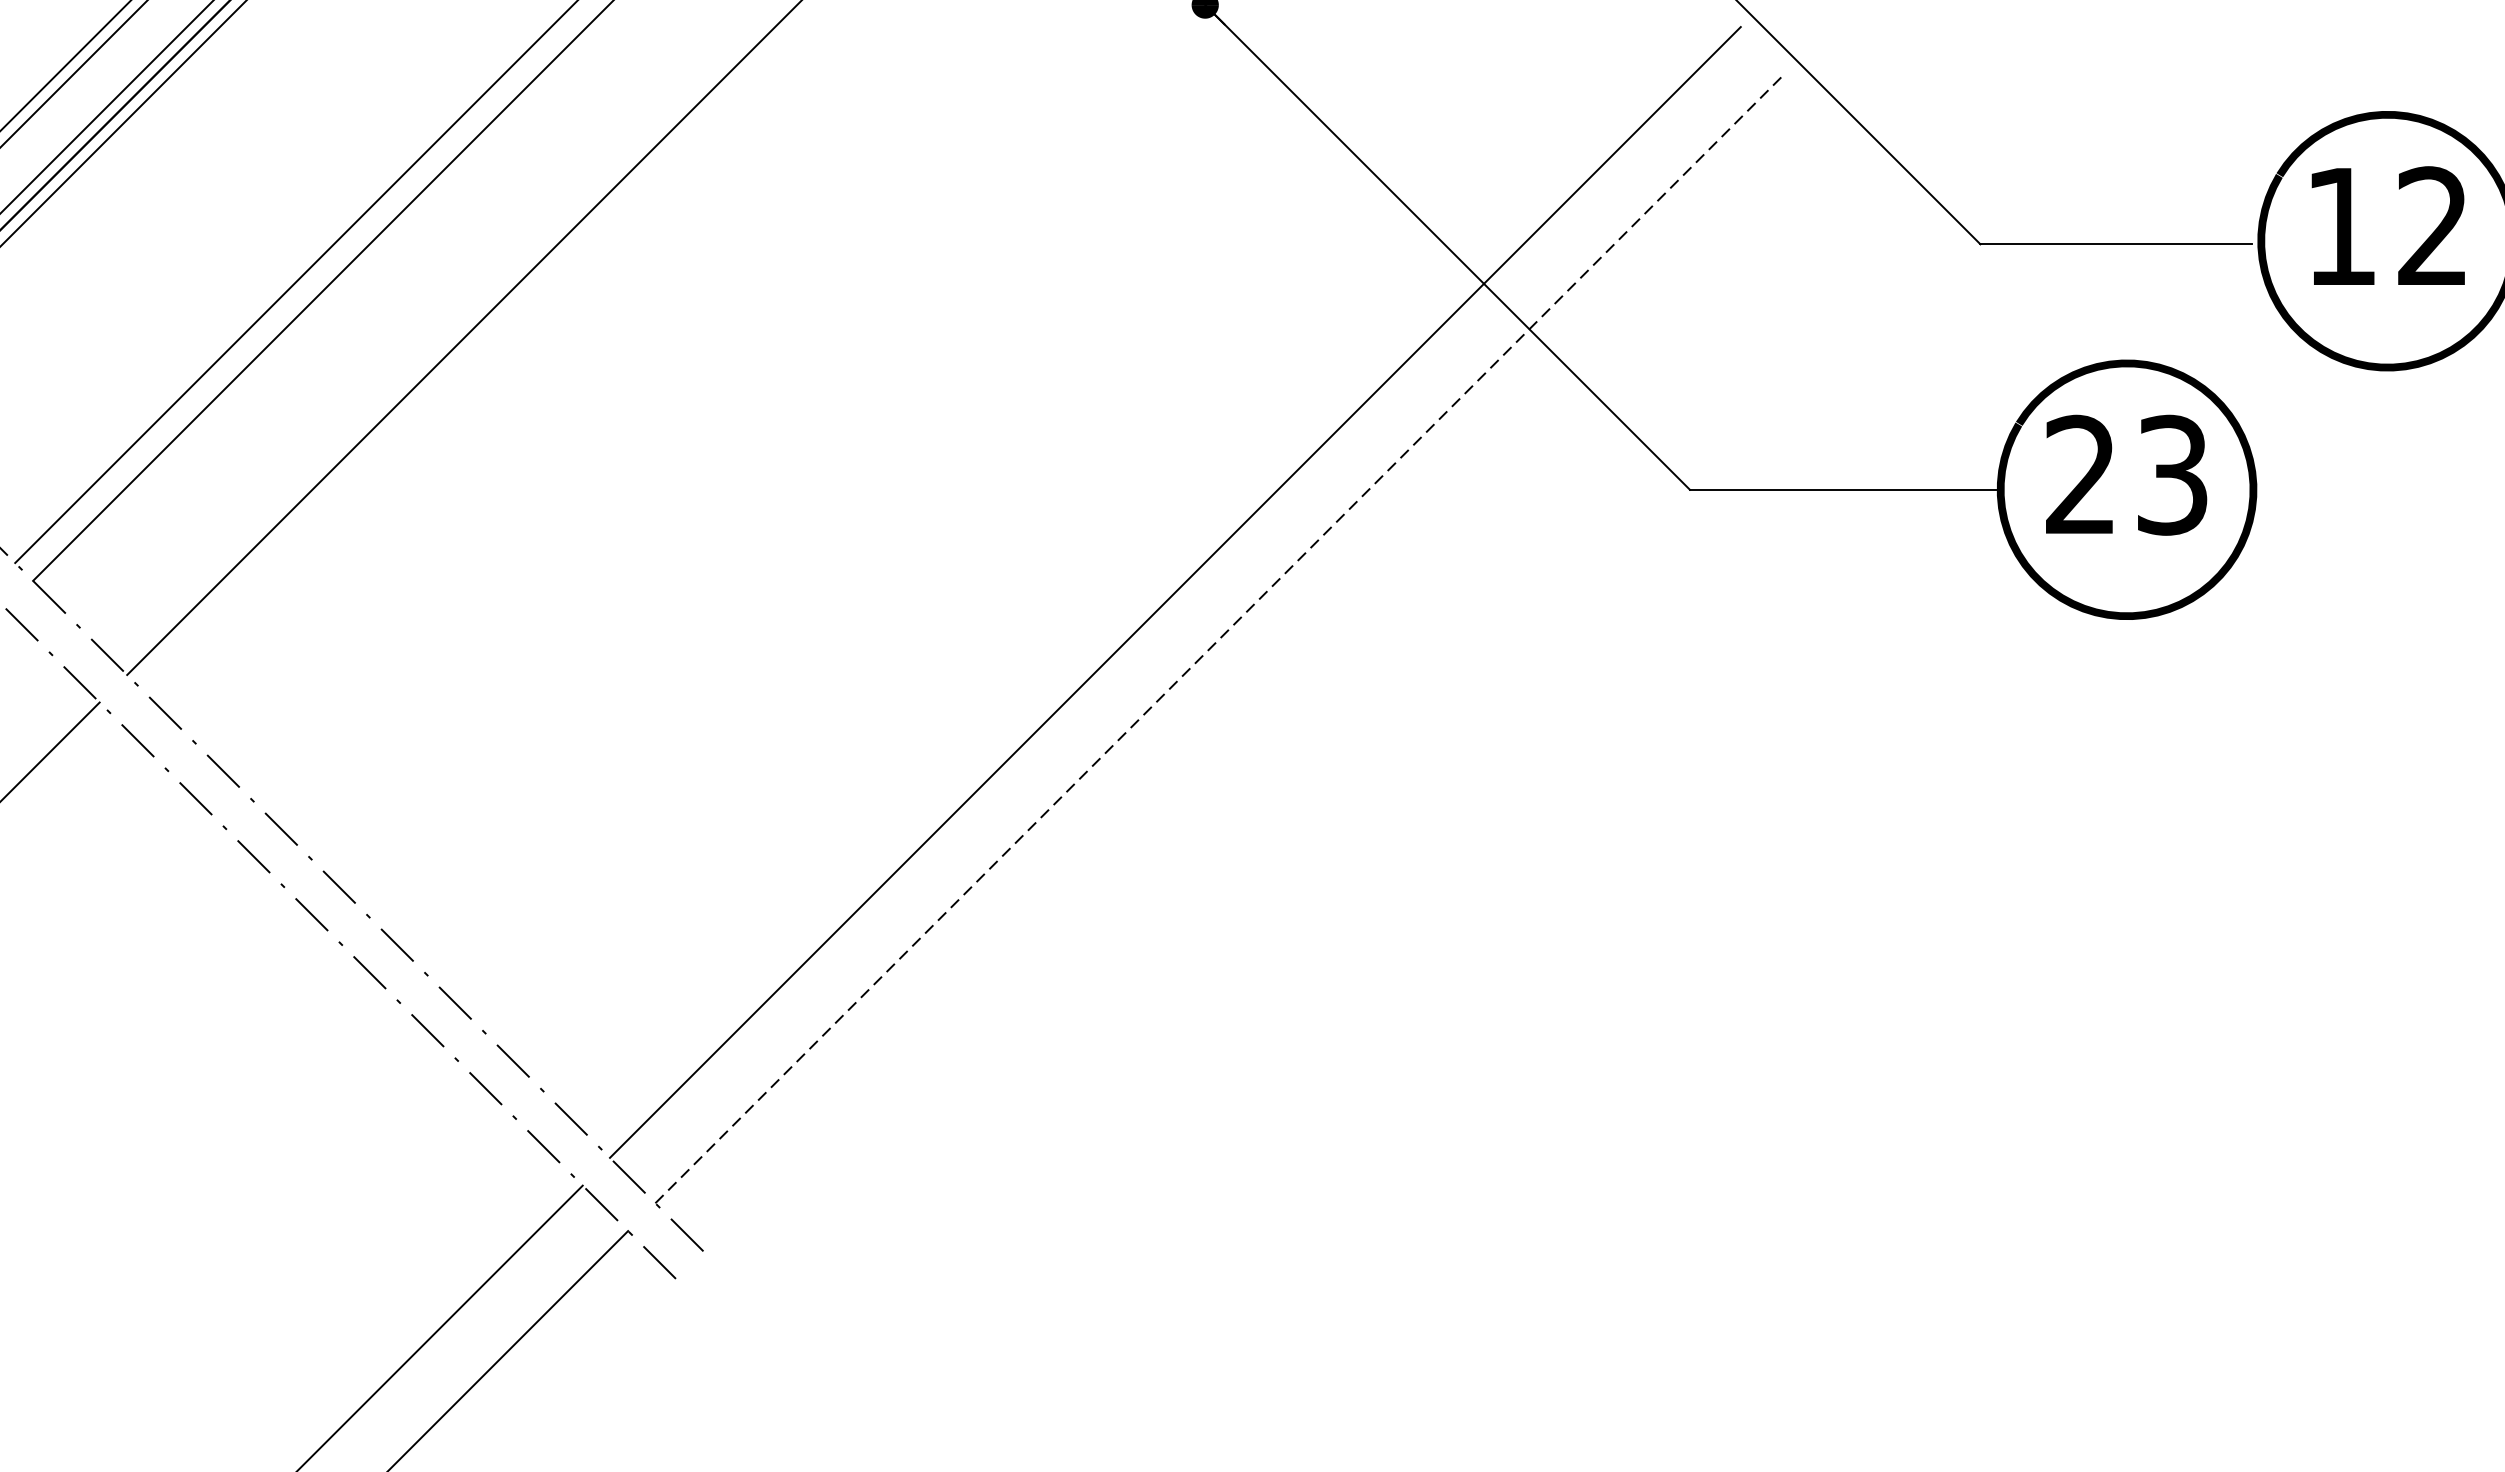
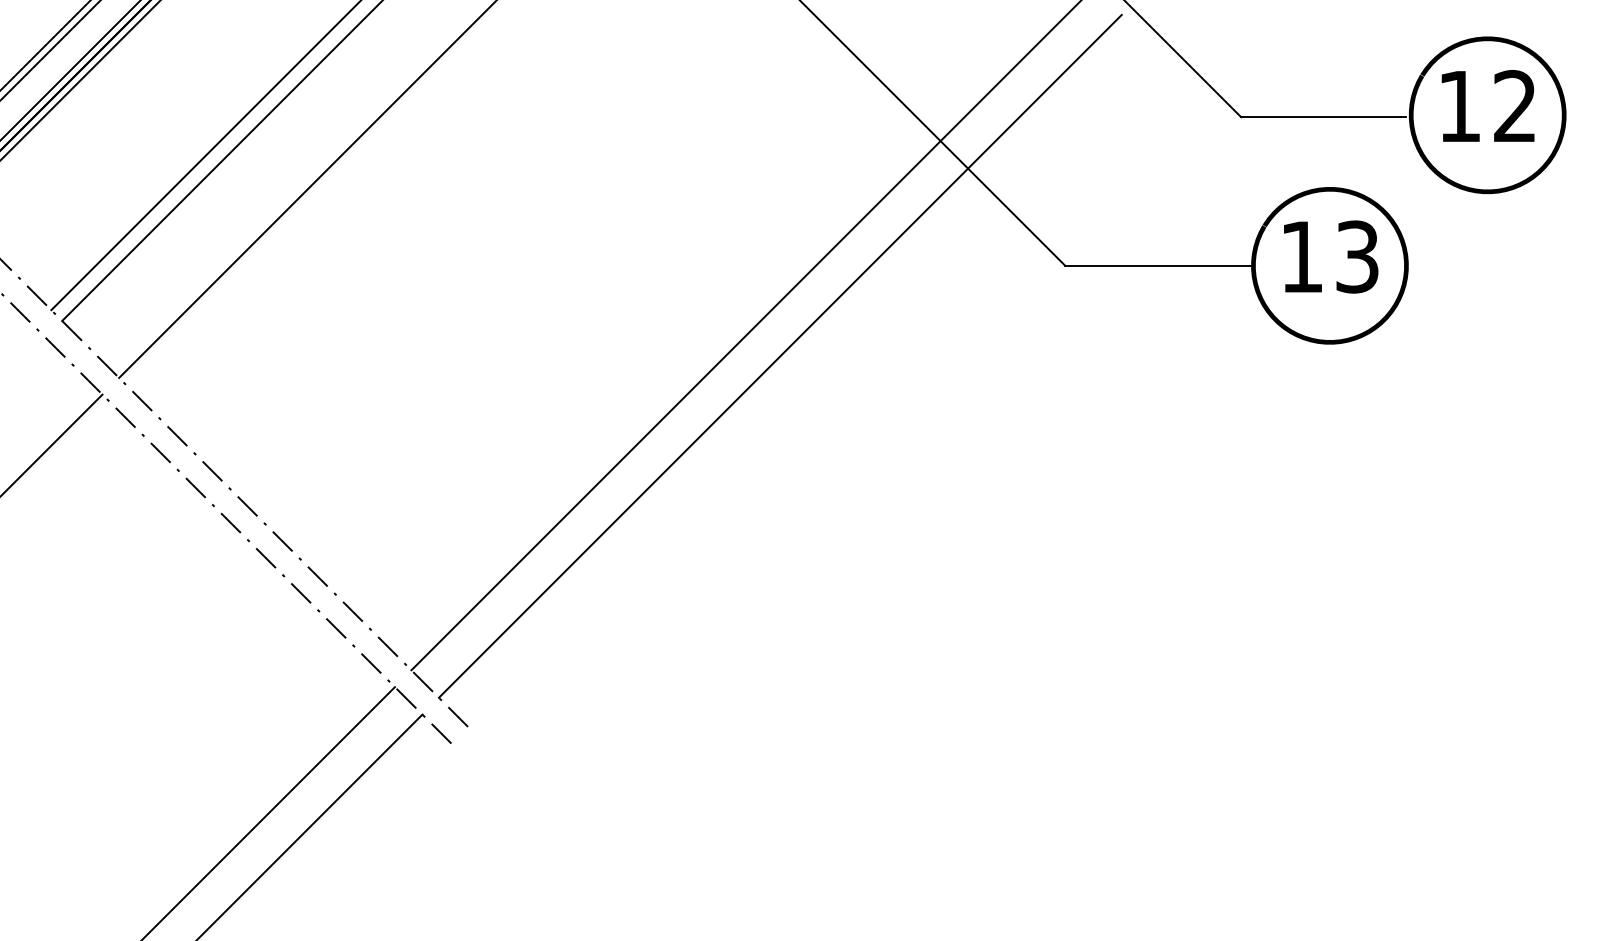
text: (2078, 474) -> (1300, 256), 23 -> 13
line: (1219, 639) -> (780, 356), dashed -> solid

